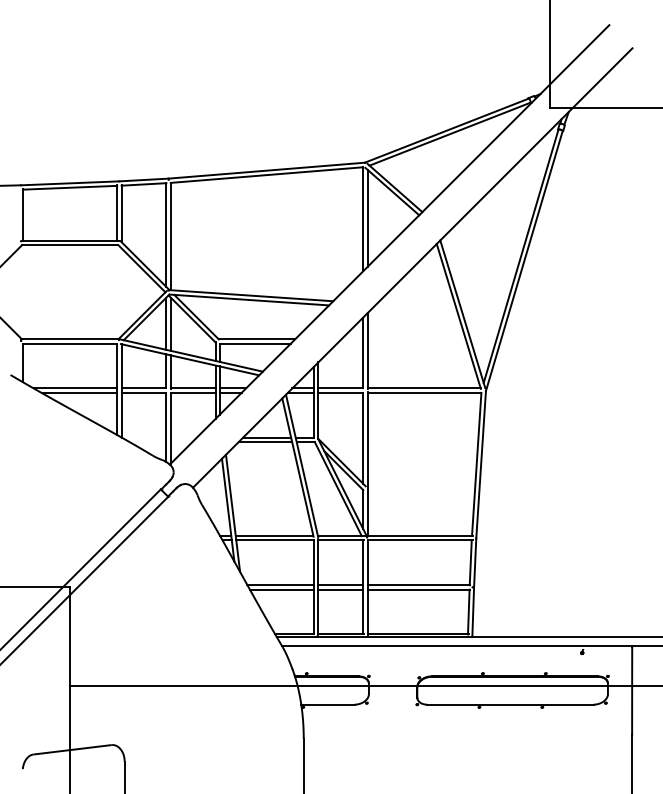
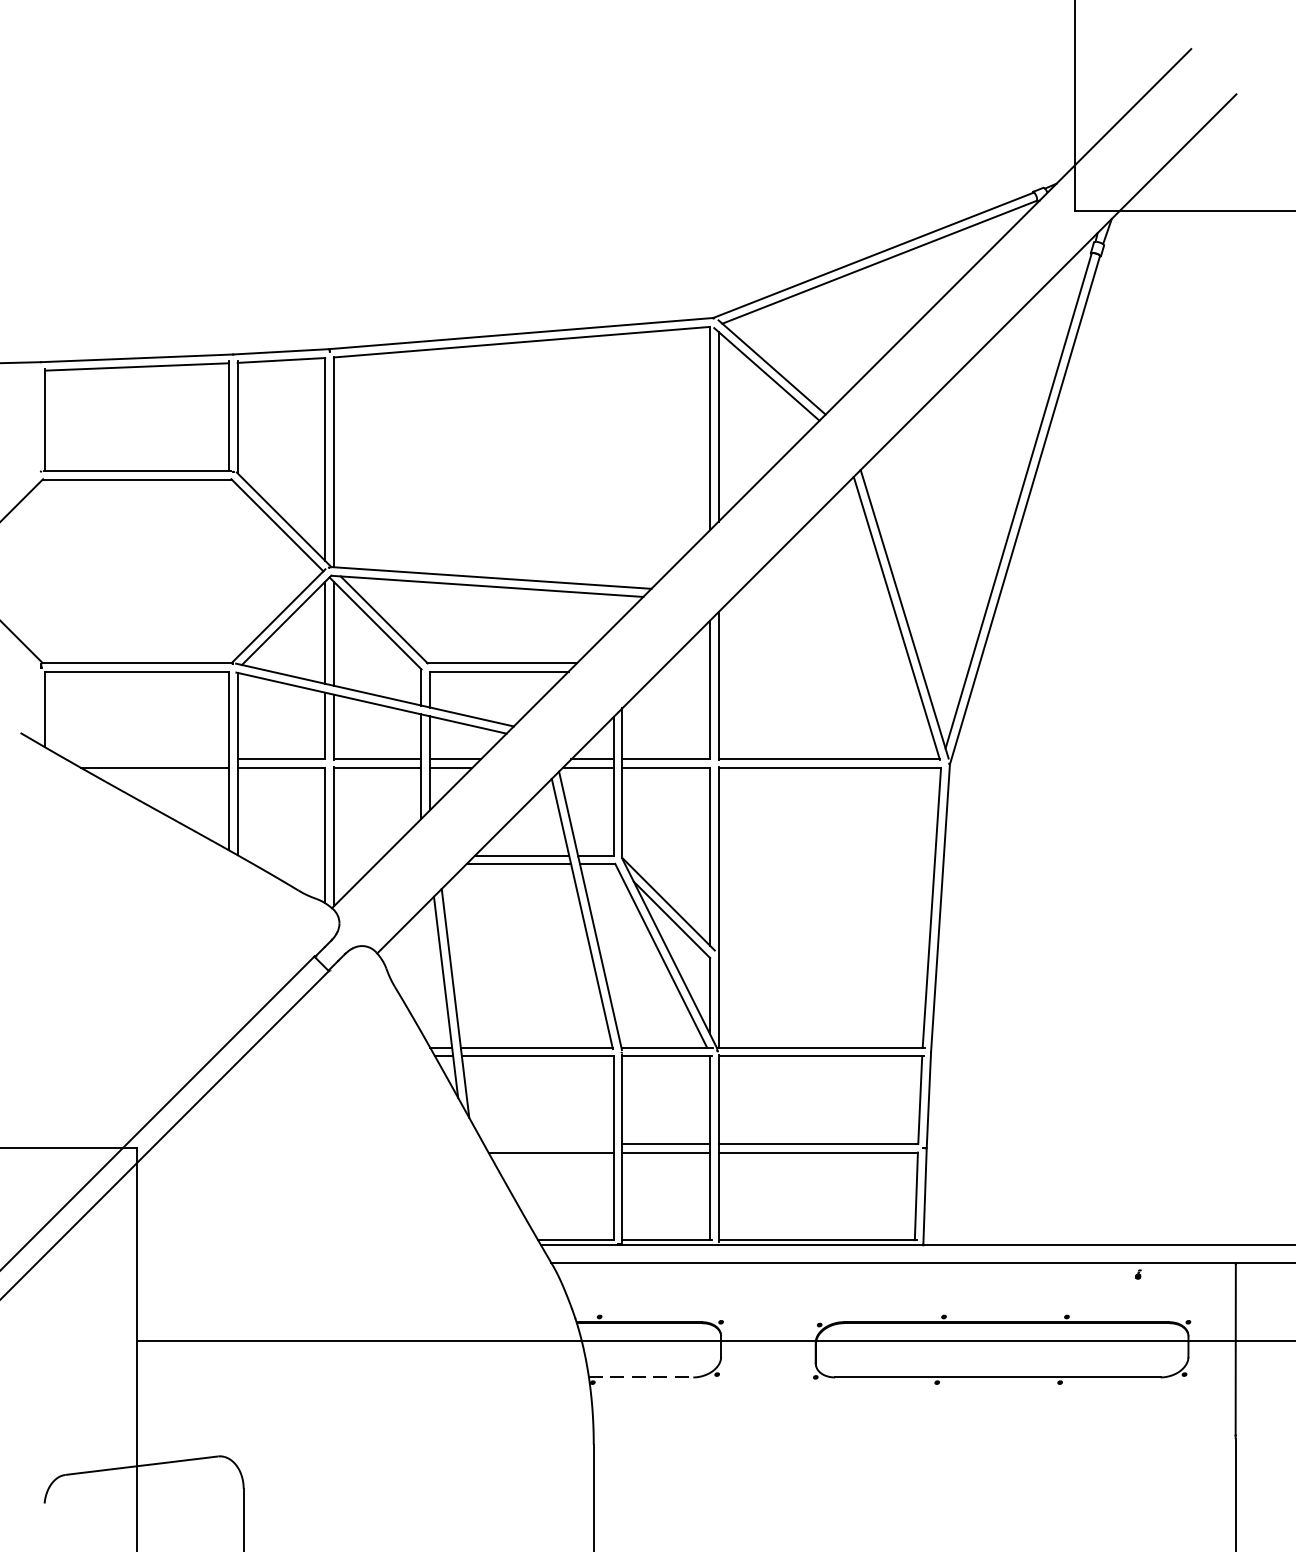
line: (75, 388) -> (147, 759), removed
line: (280, 585) -> (548, 1144), removed
line: (327, 704) -> (640, 1377), solid -> dashed

